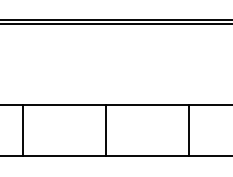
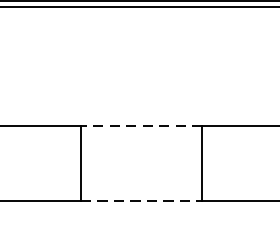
line: (147, 104) -> (141, 125), solid -> dashed
line: (148, 156) -> (142, 201), solid -> dashed

